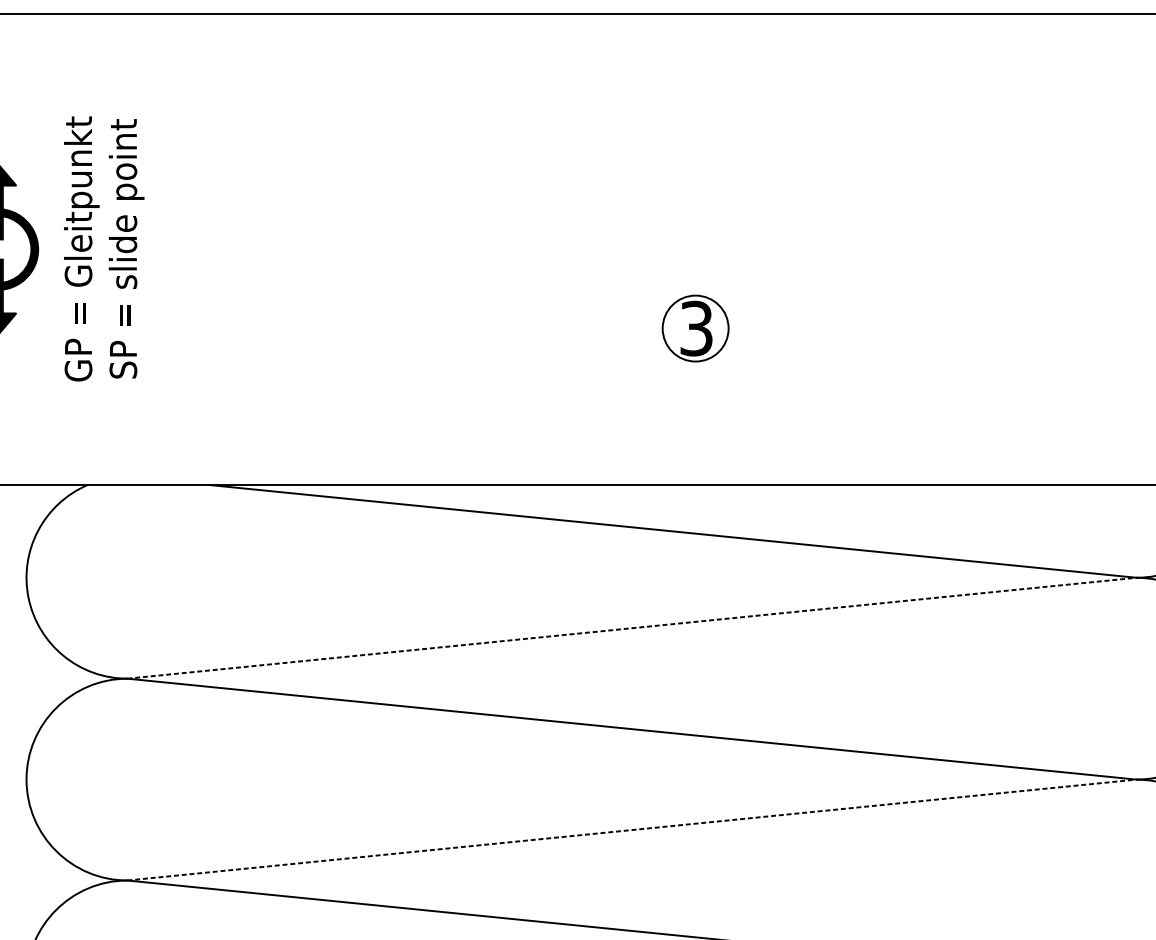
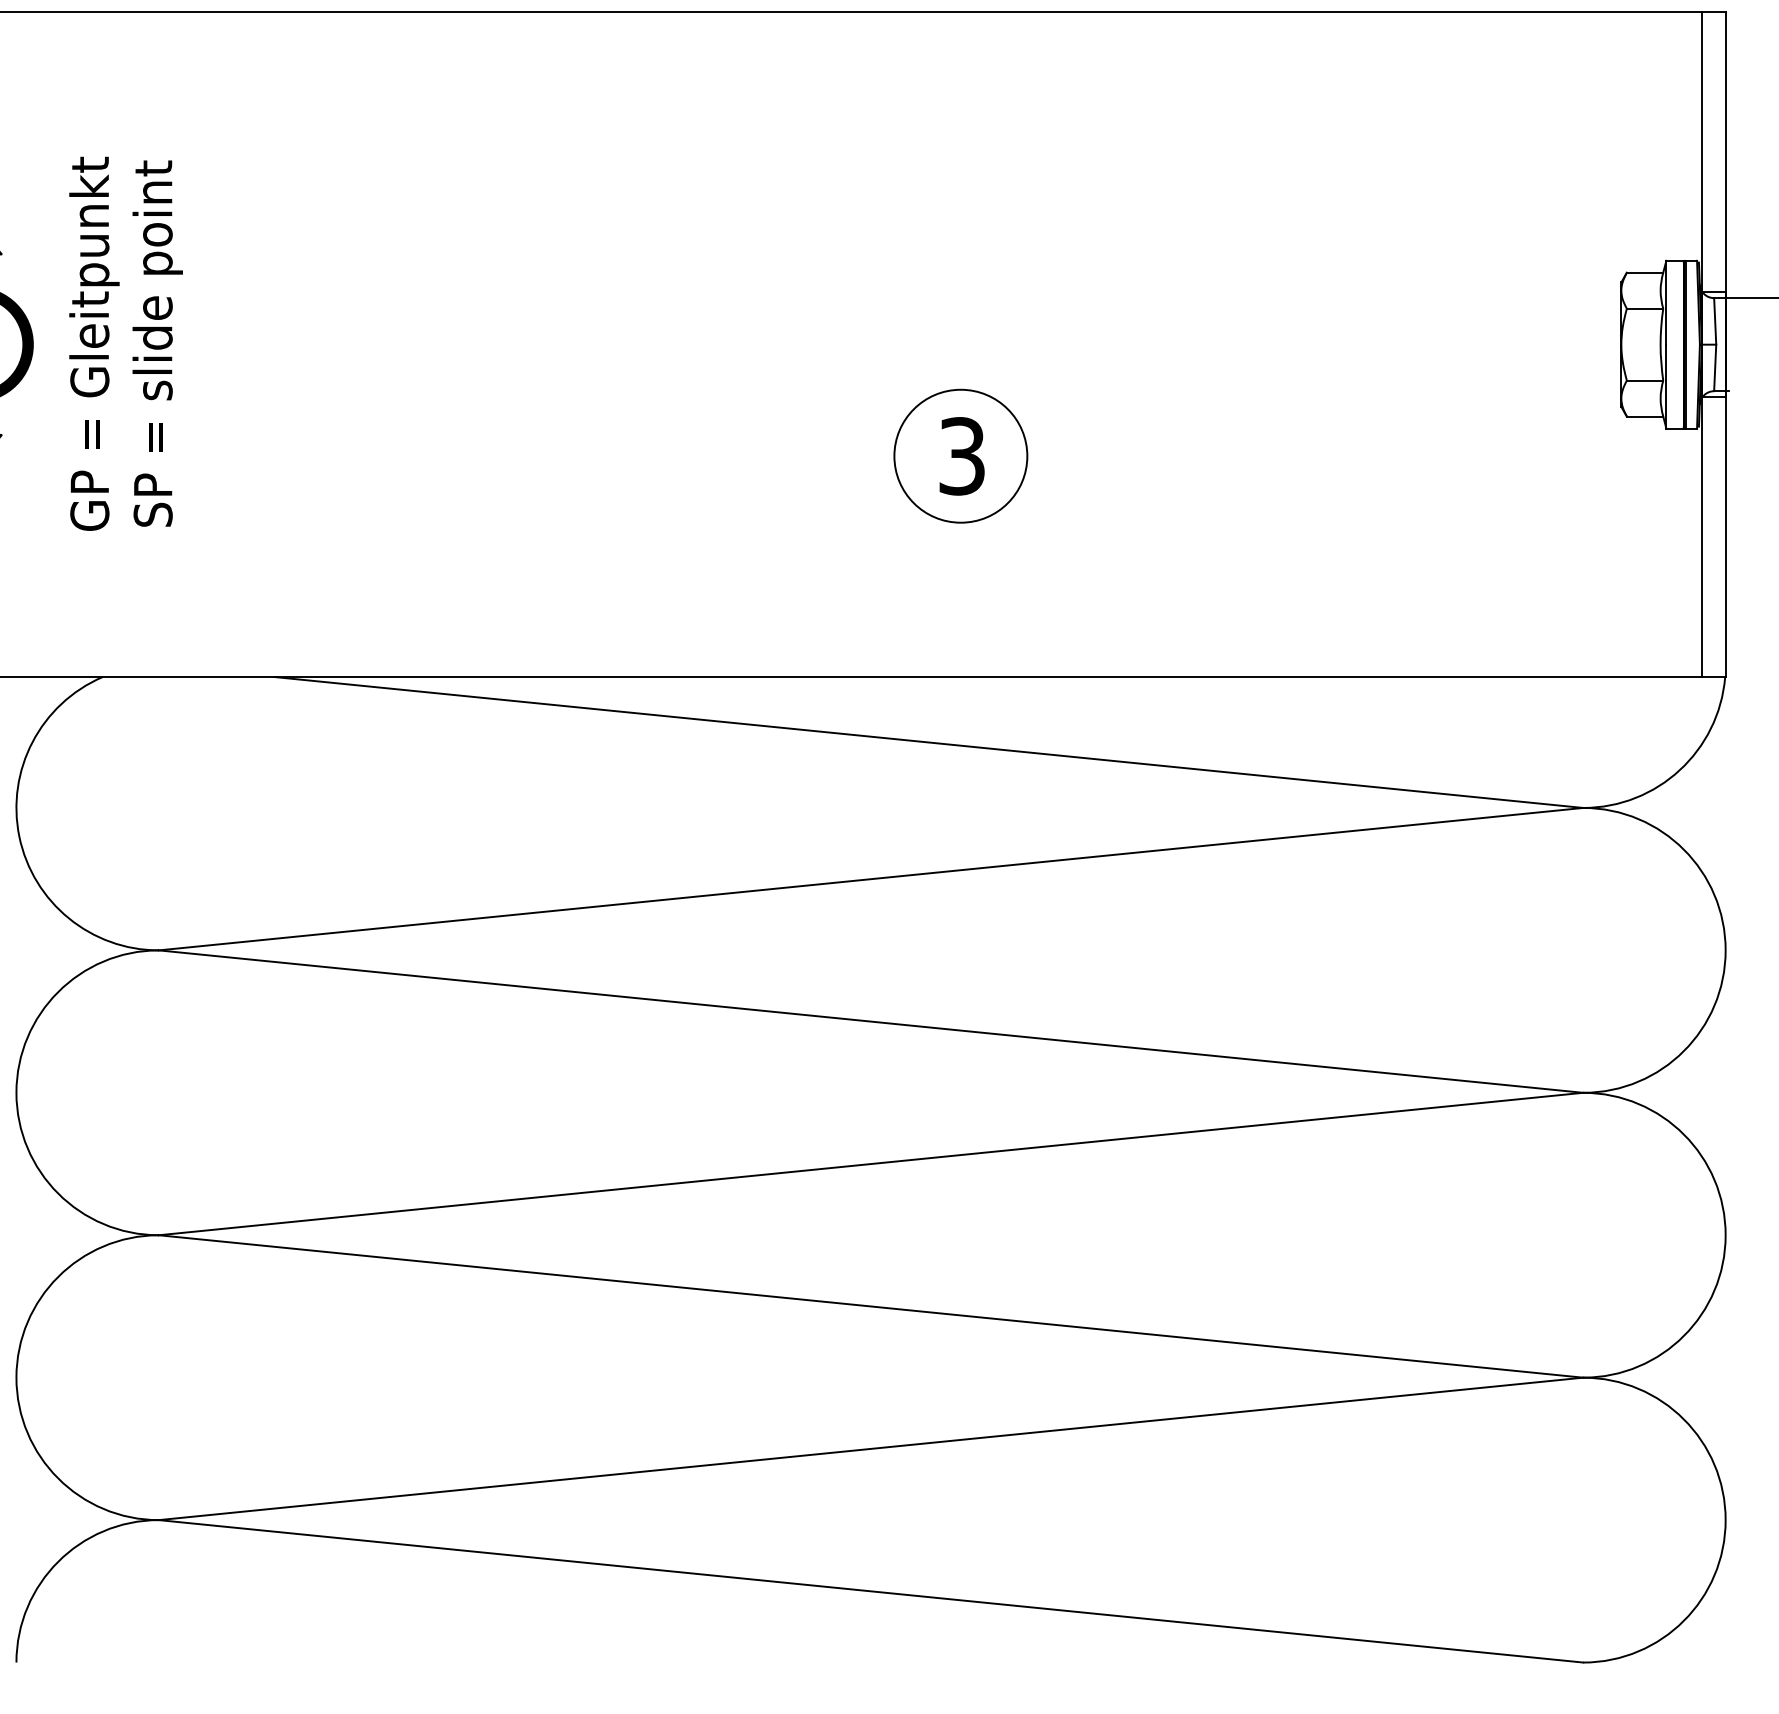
circle: (695, 328) -> (960, 455), size x1.43
line: (632, 628) -> (871, 879), dashed -> solid
line: (632, 830) -> (871, 1164), dashed -> solid

